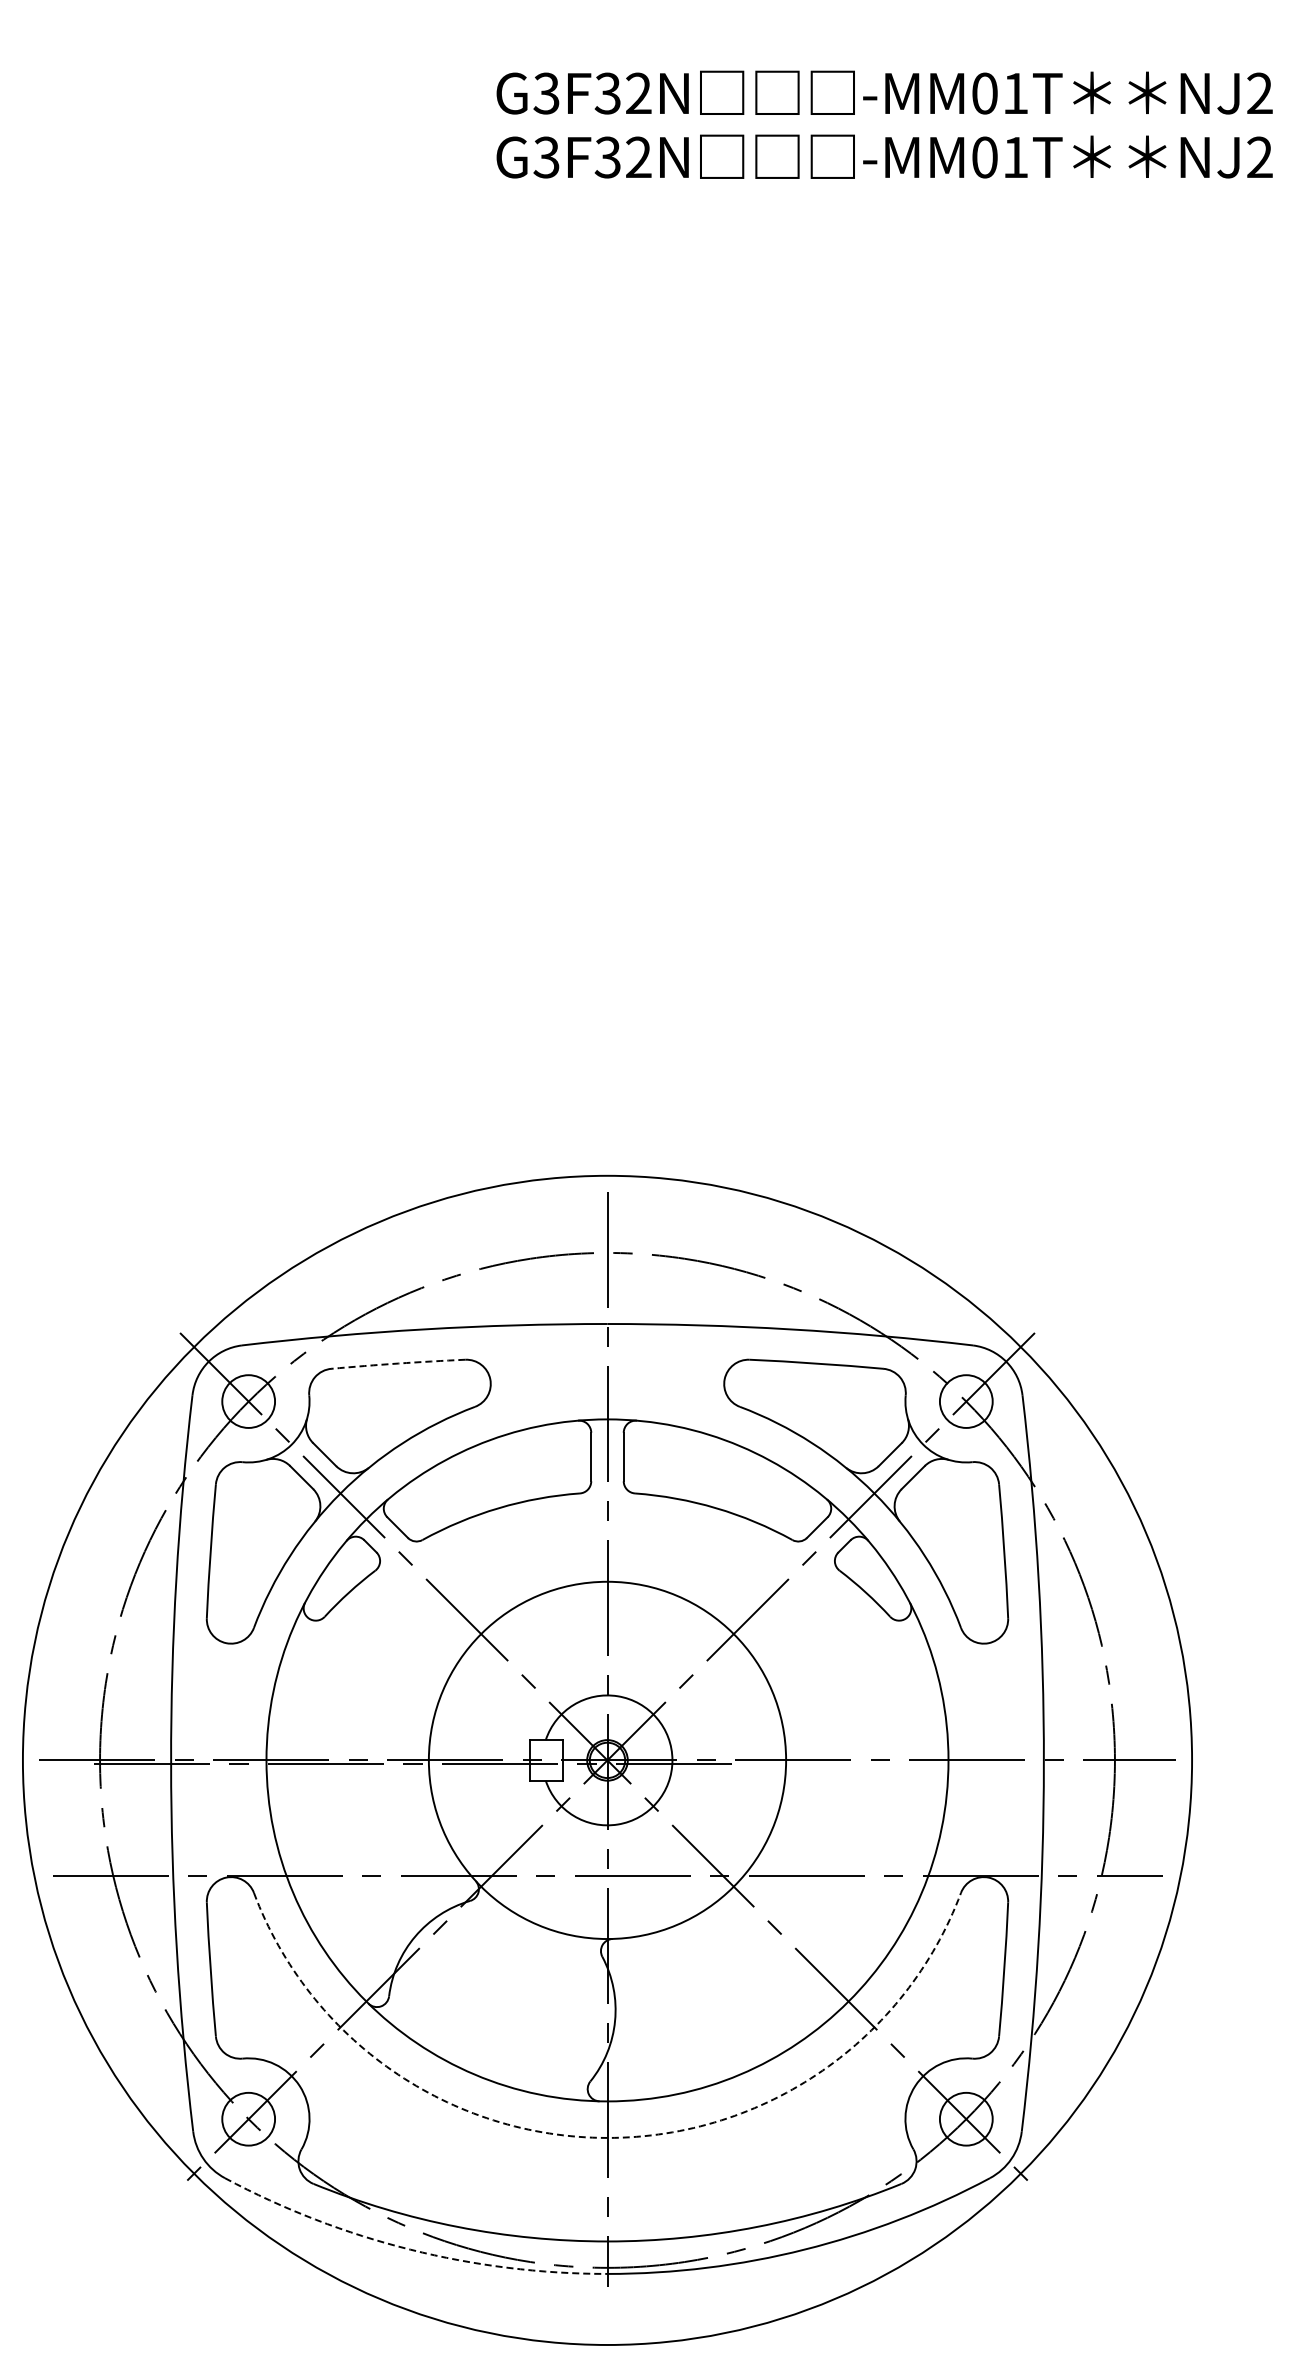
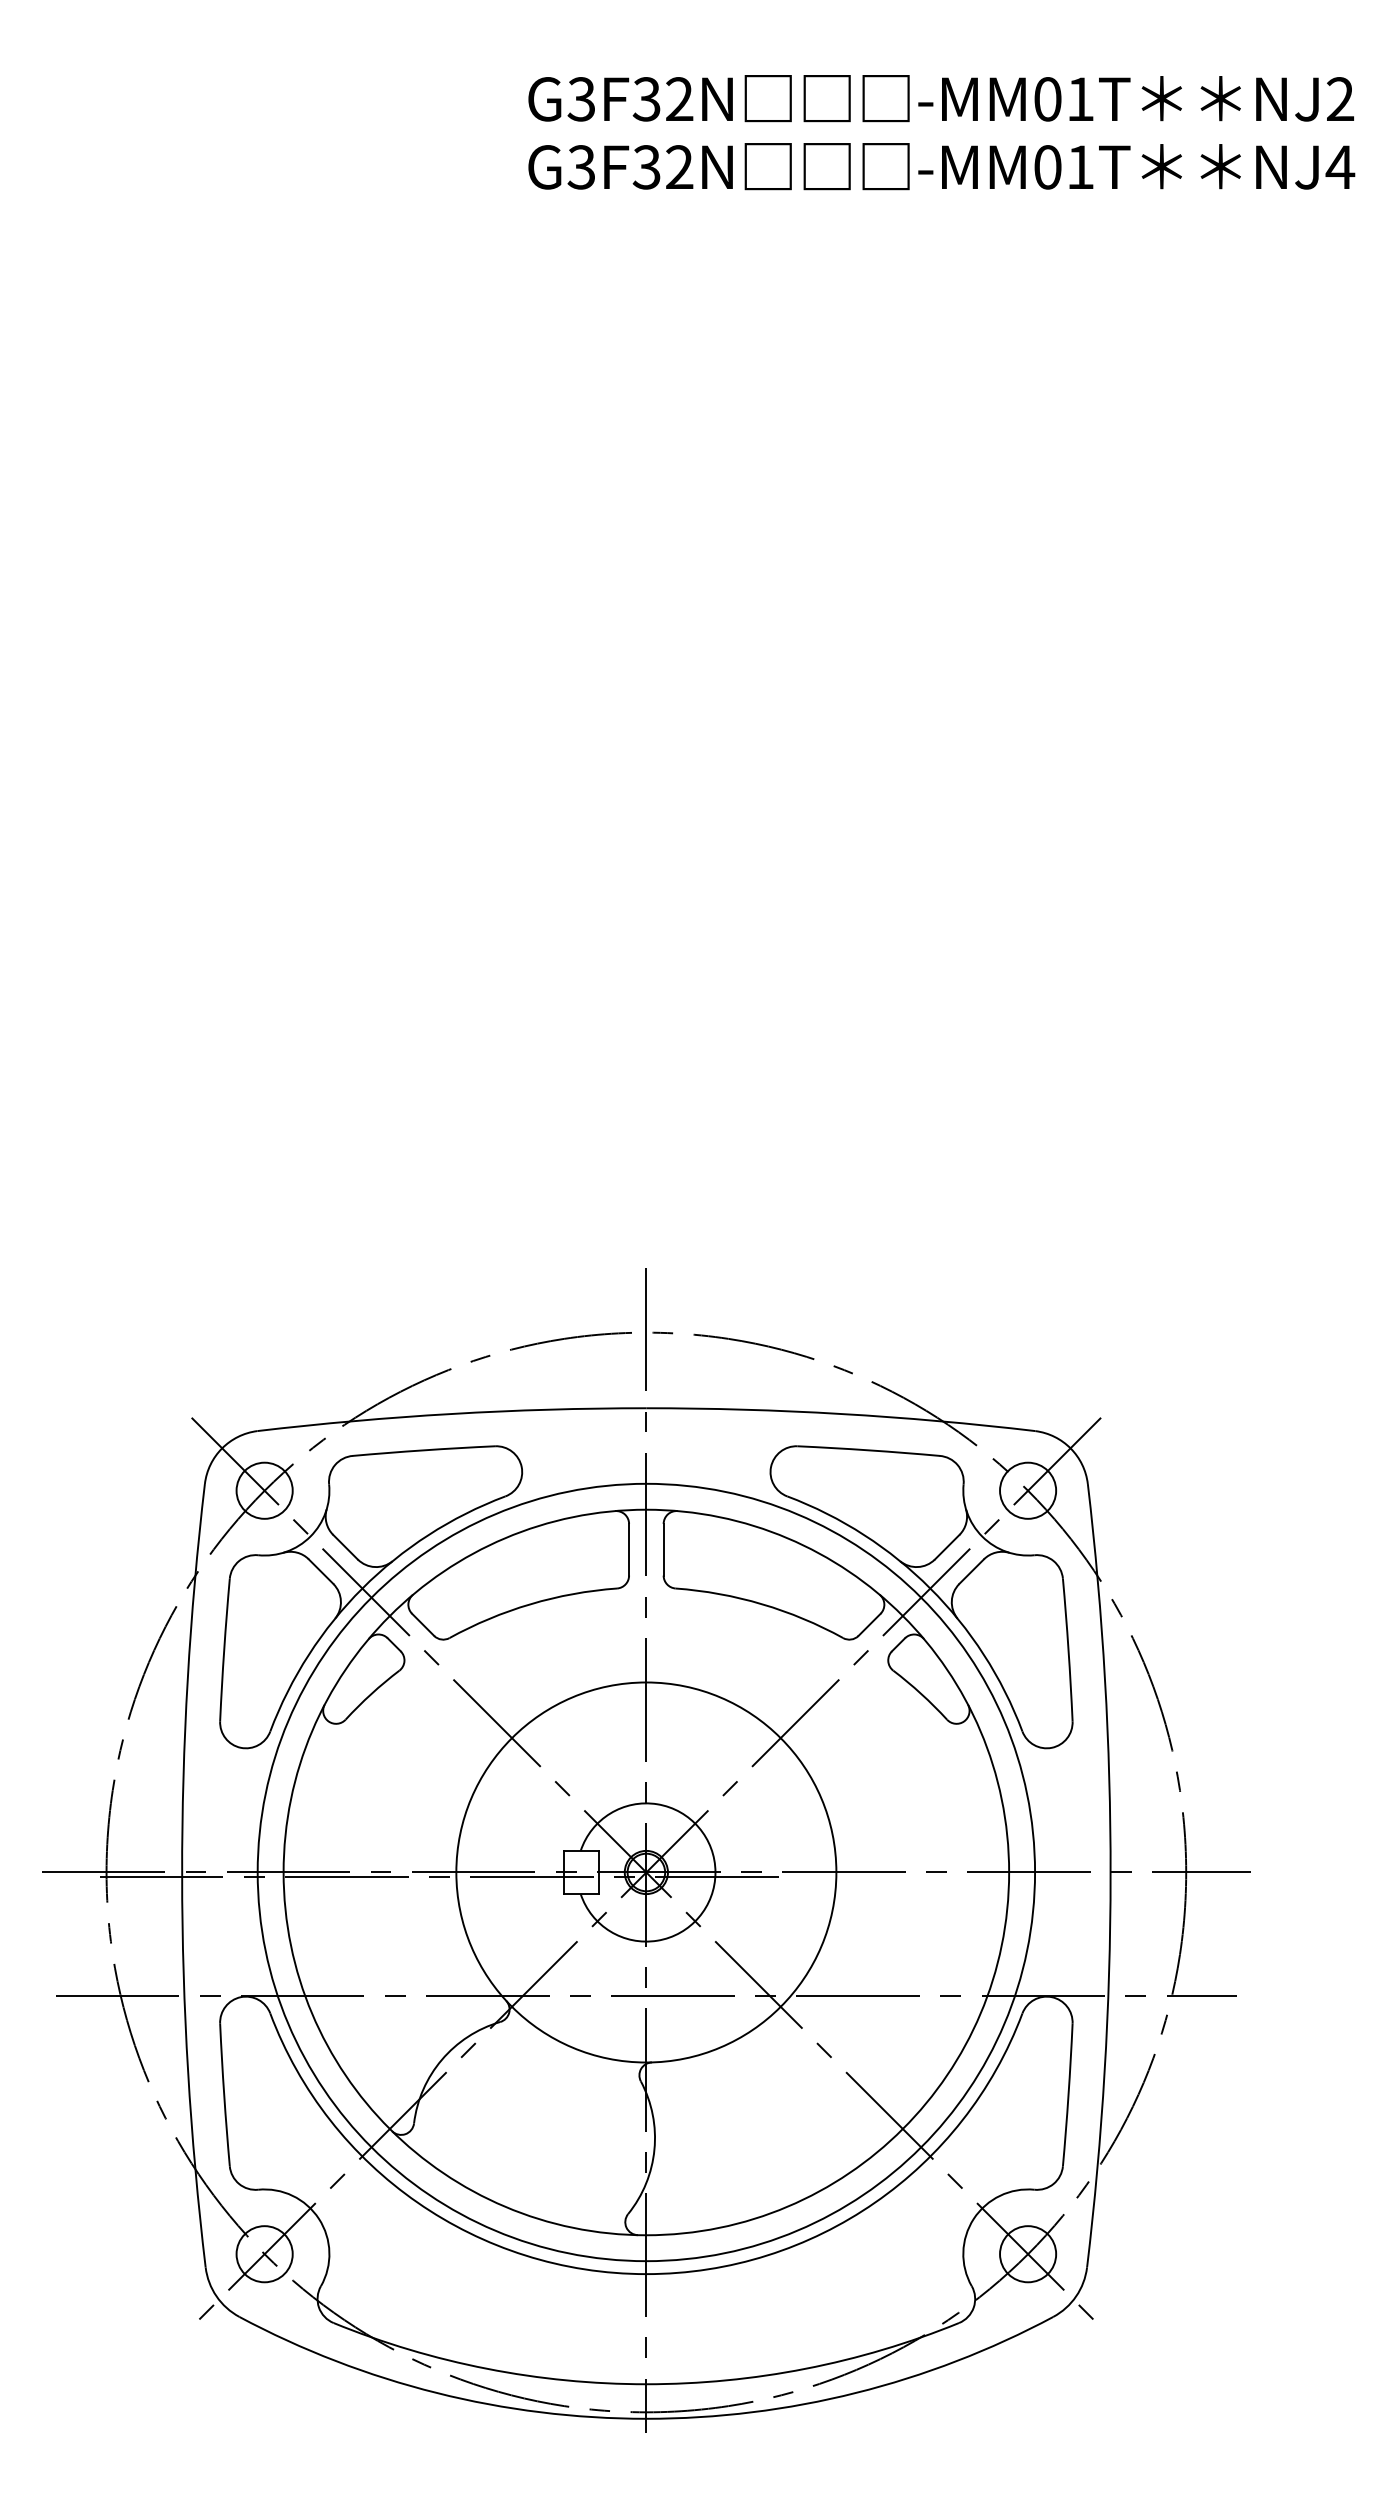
text: (1259, 156) -> (1339, 166), NJ2 -> NJ4
arc: (398, 1363) -> (424, 1450), dashed -> solid
circle: (607, 1760) -> (646, 1872), size x0.62
arc: (607, 2137) -> (646, 2273), dashed -> solid
arc: (410, 2249) -> (436, 2392), dashed -> solid

